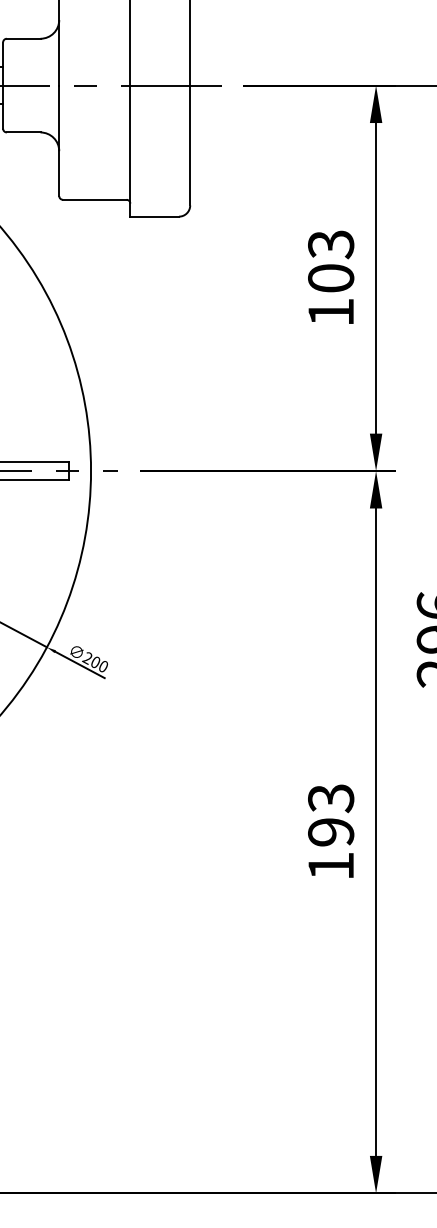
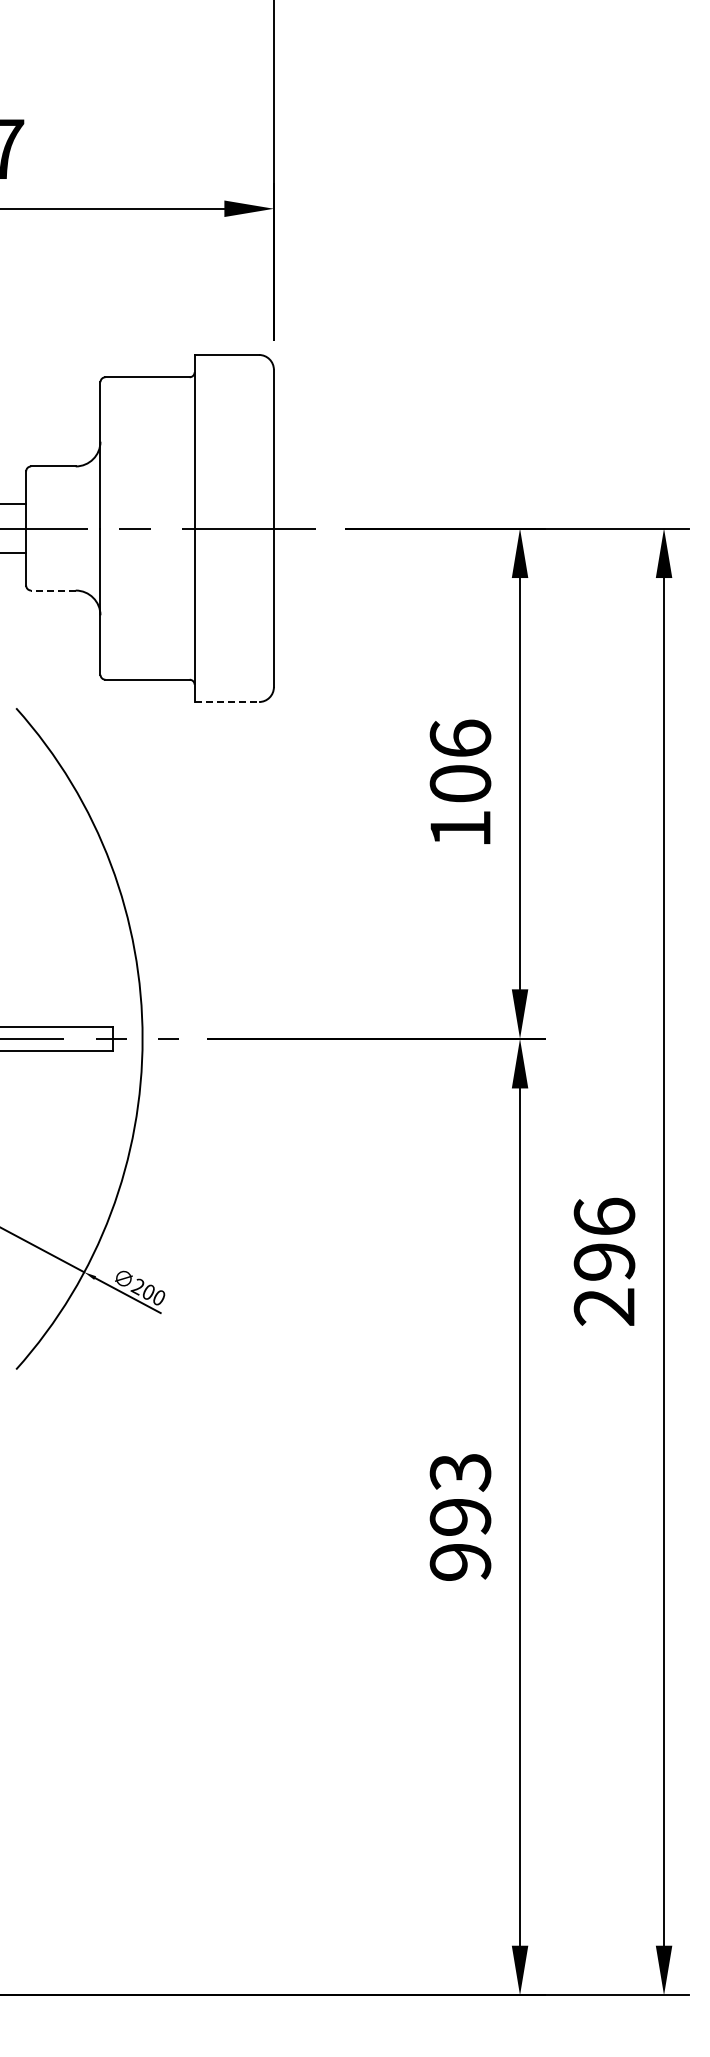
line: (23, 132) -> (52, 590), solid -> dashed
line: (155, 217) -> (227, 702), solid -> dashed
text: (331, 244) -> (460, 738), 103 -> 106
text: (331, 866) -> (460, 1562), 193 -> 993

